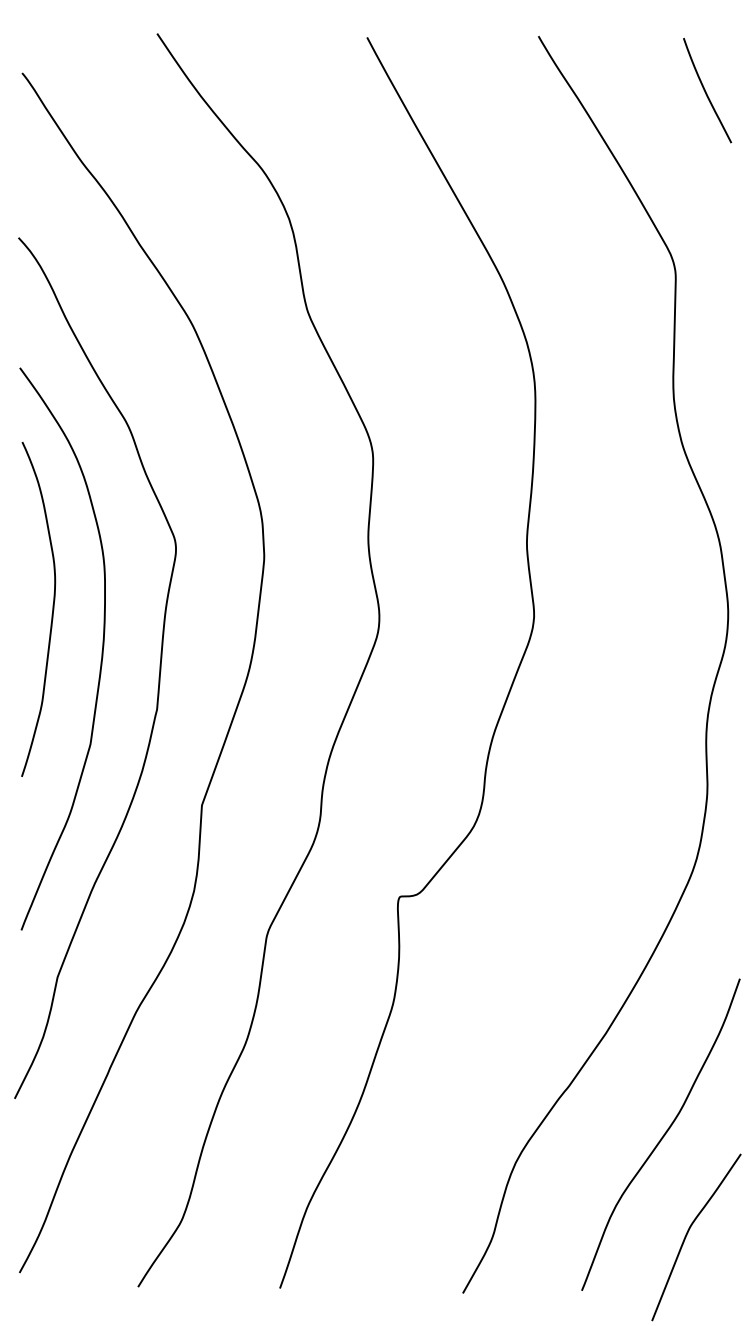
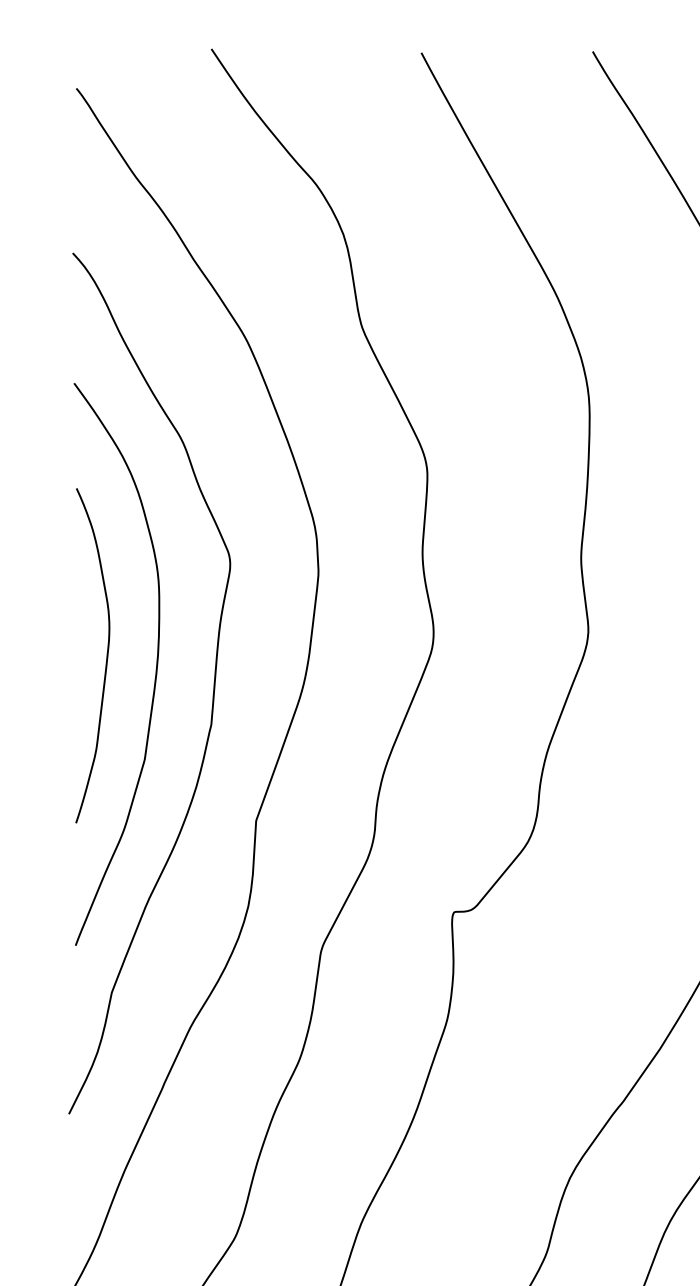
curve: (51, 614) -> (105, 660), moved

